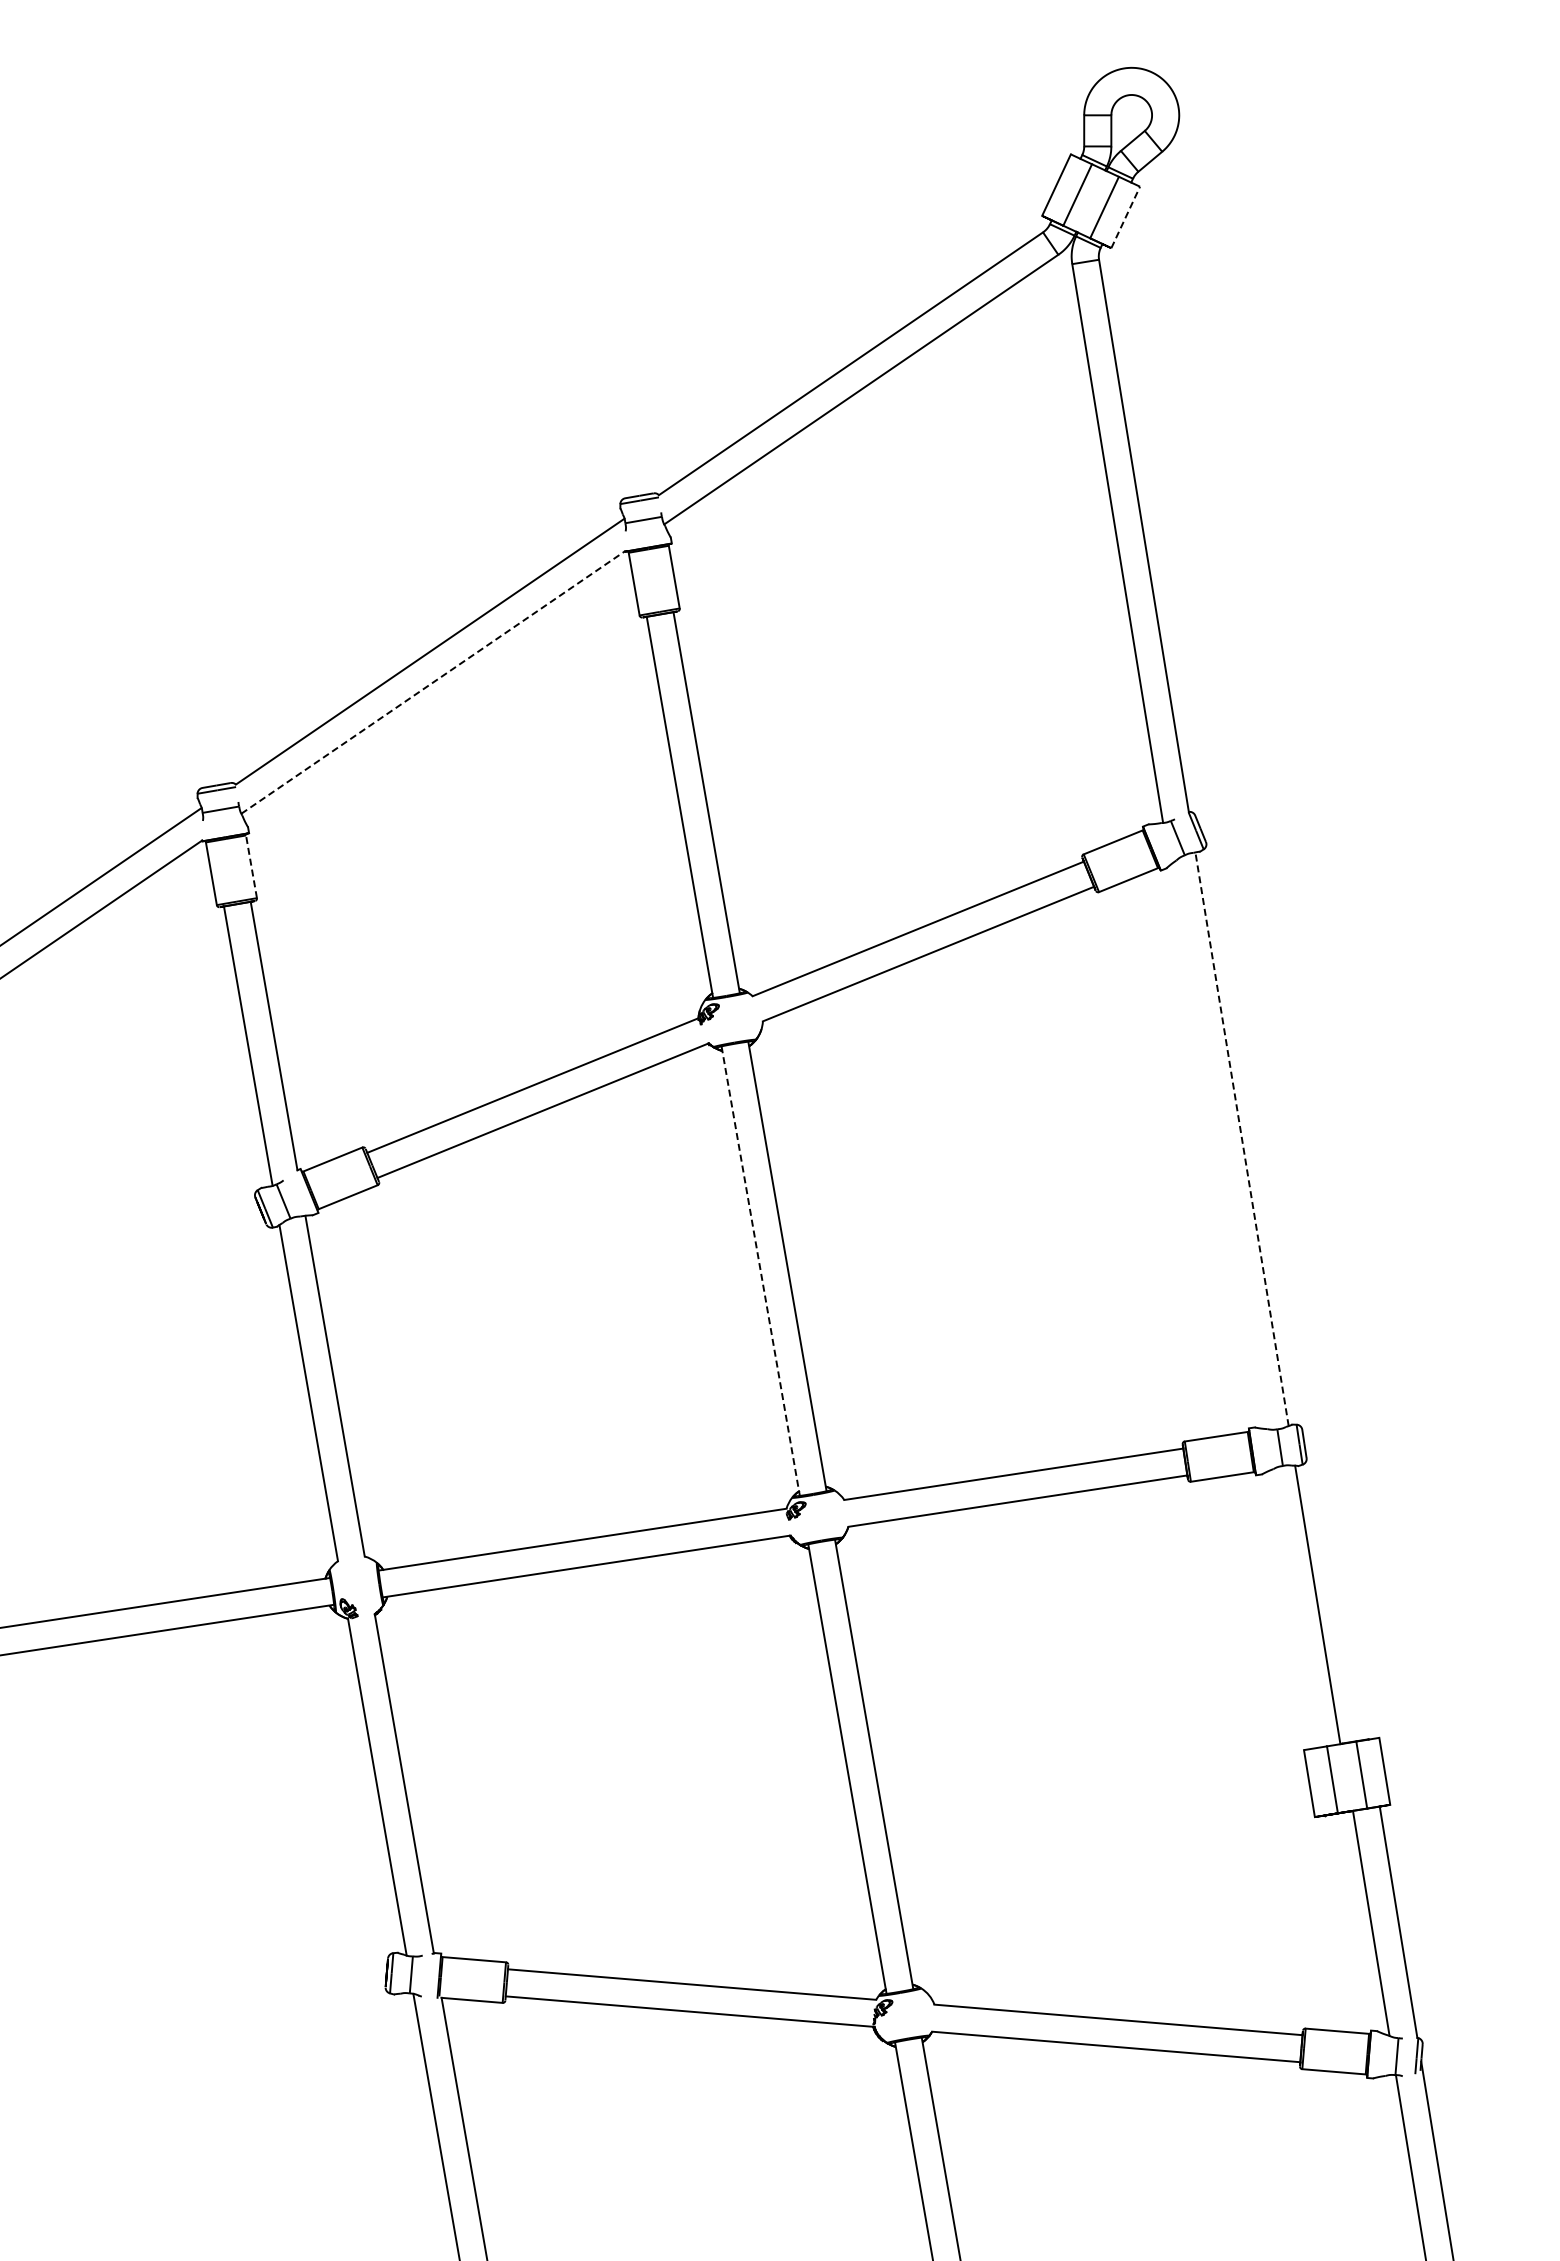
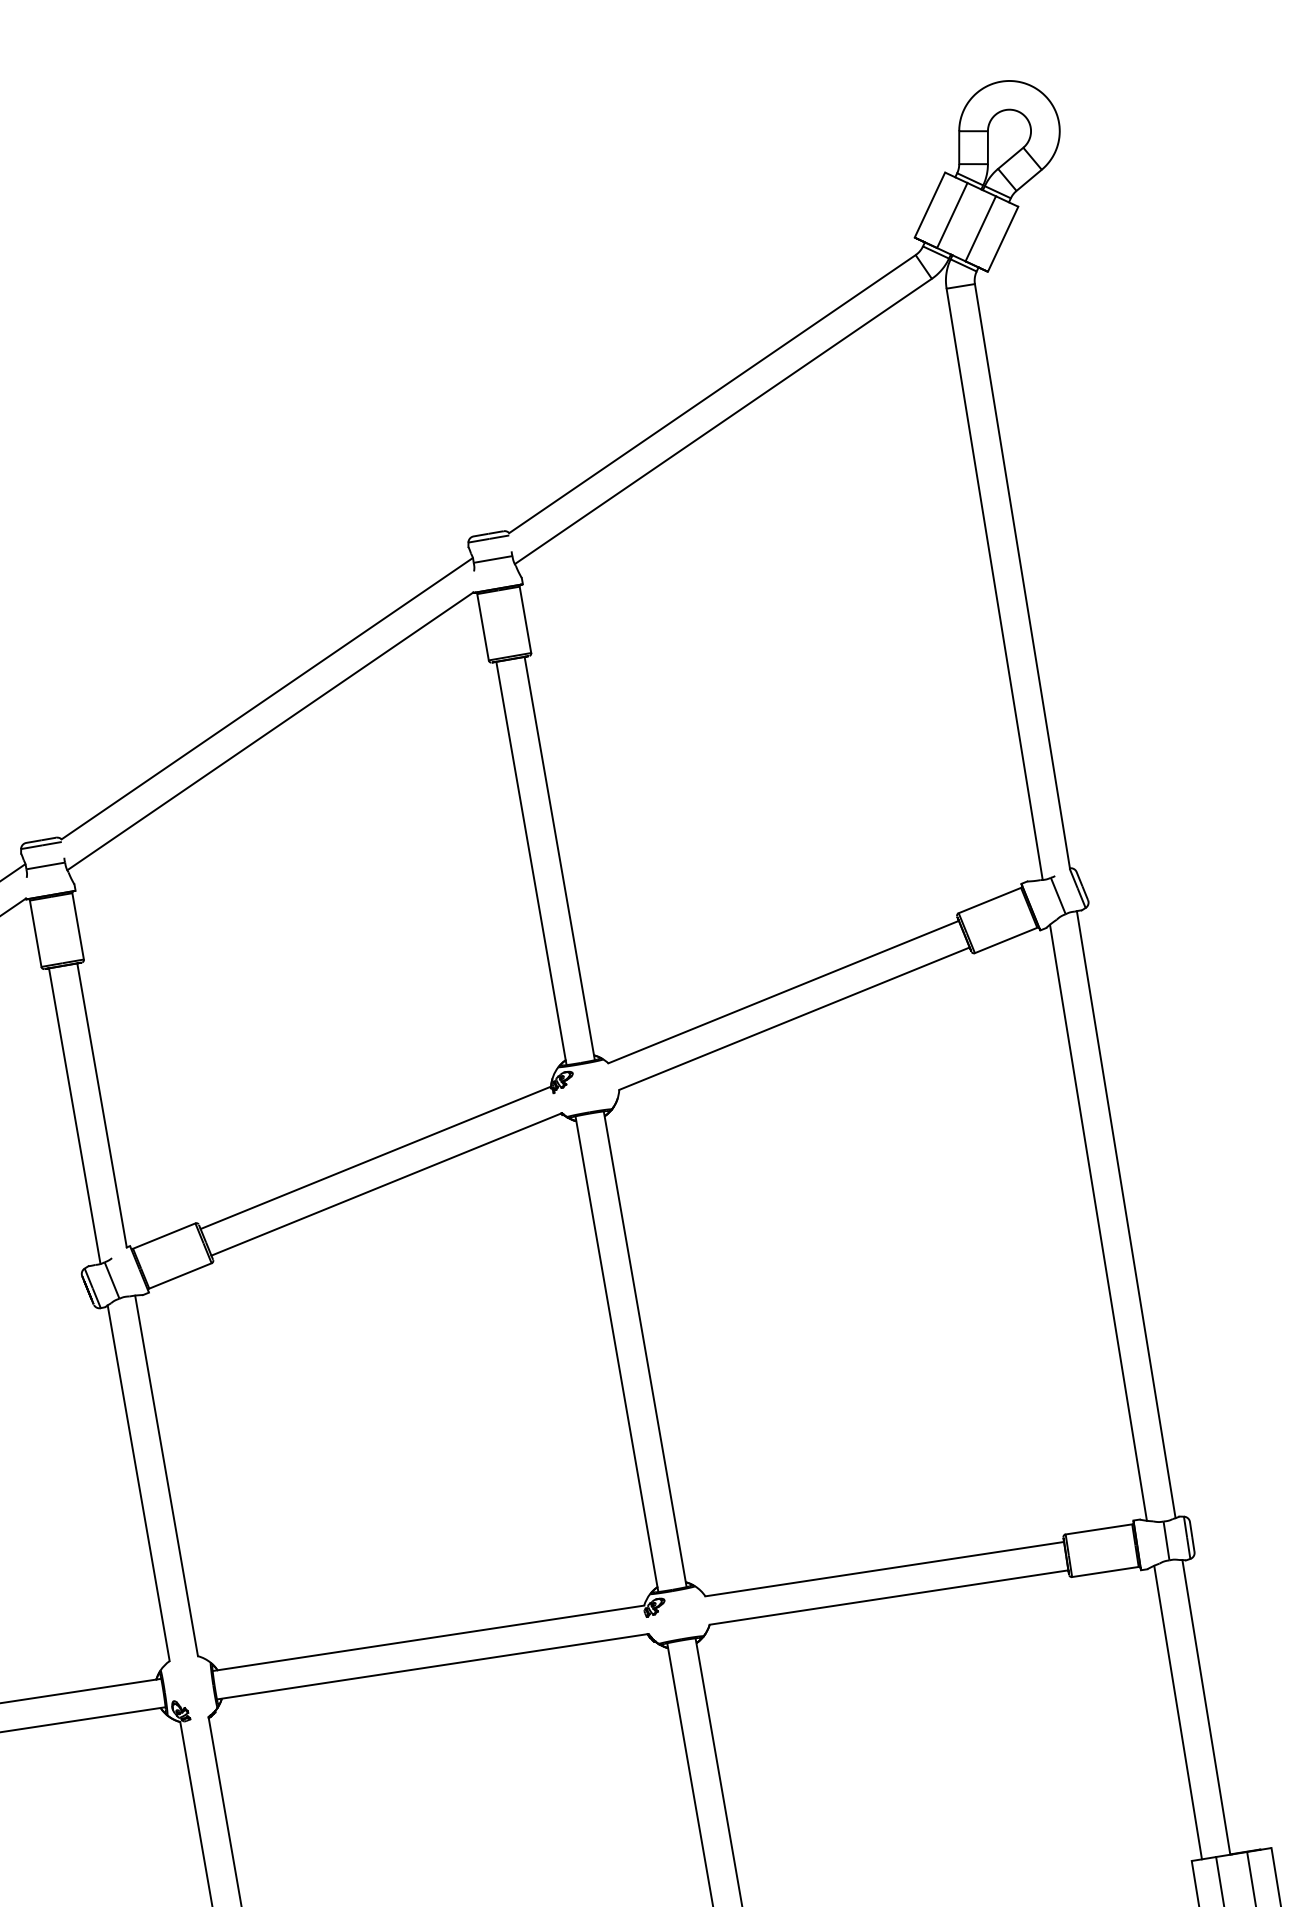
line: (1125, 217) -> (1002, 239), dashed -> solid
line: (433, 682) -> (270, 731), dashed -> solid
line: (251, 866) -> (78, 926), dashed -> solid
line: (1242, 1139) -> (1126, 1214), dashed -> solid
line: (1215, 1146) -> (1098, 1222), added
line: (760, 1271) -> (616, 1354), dashed -> solid
line: (1290, 1609) -> (1177, 1712), added

